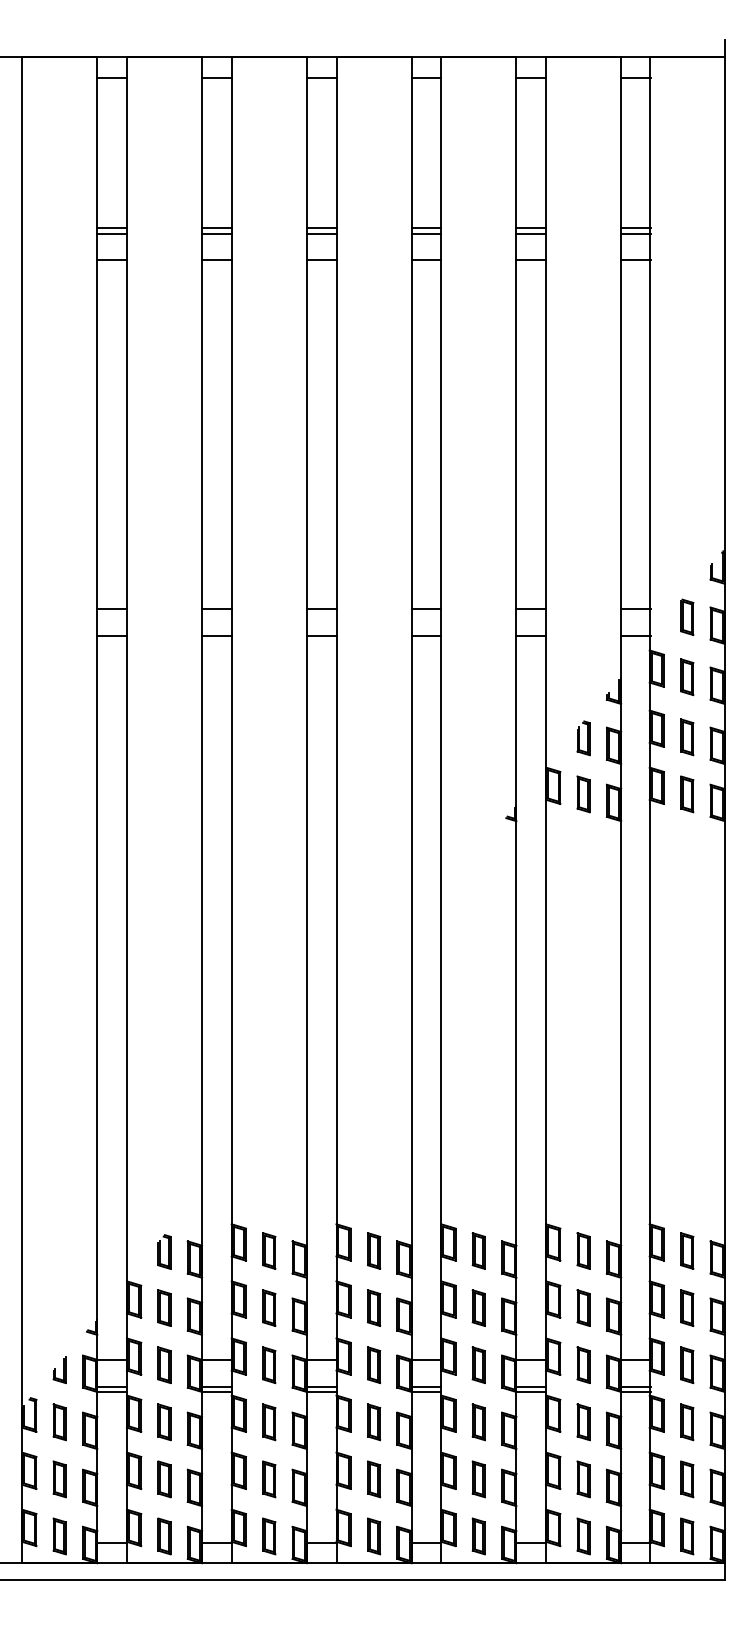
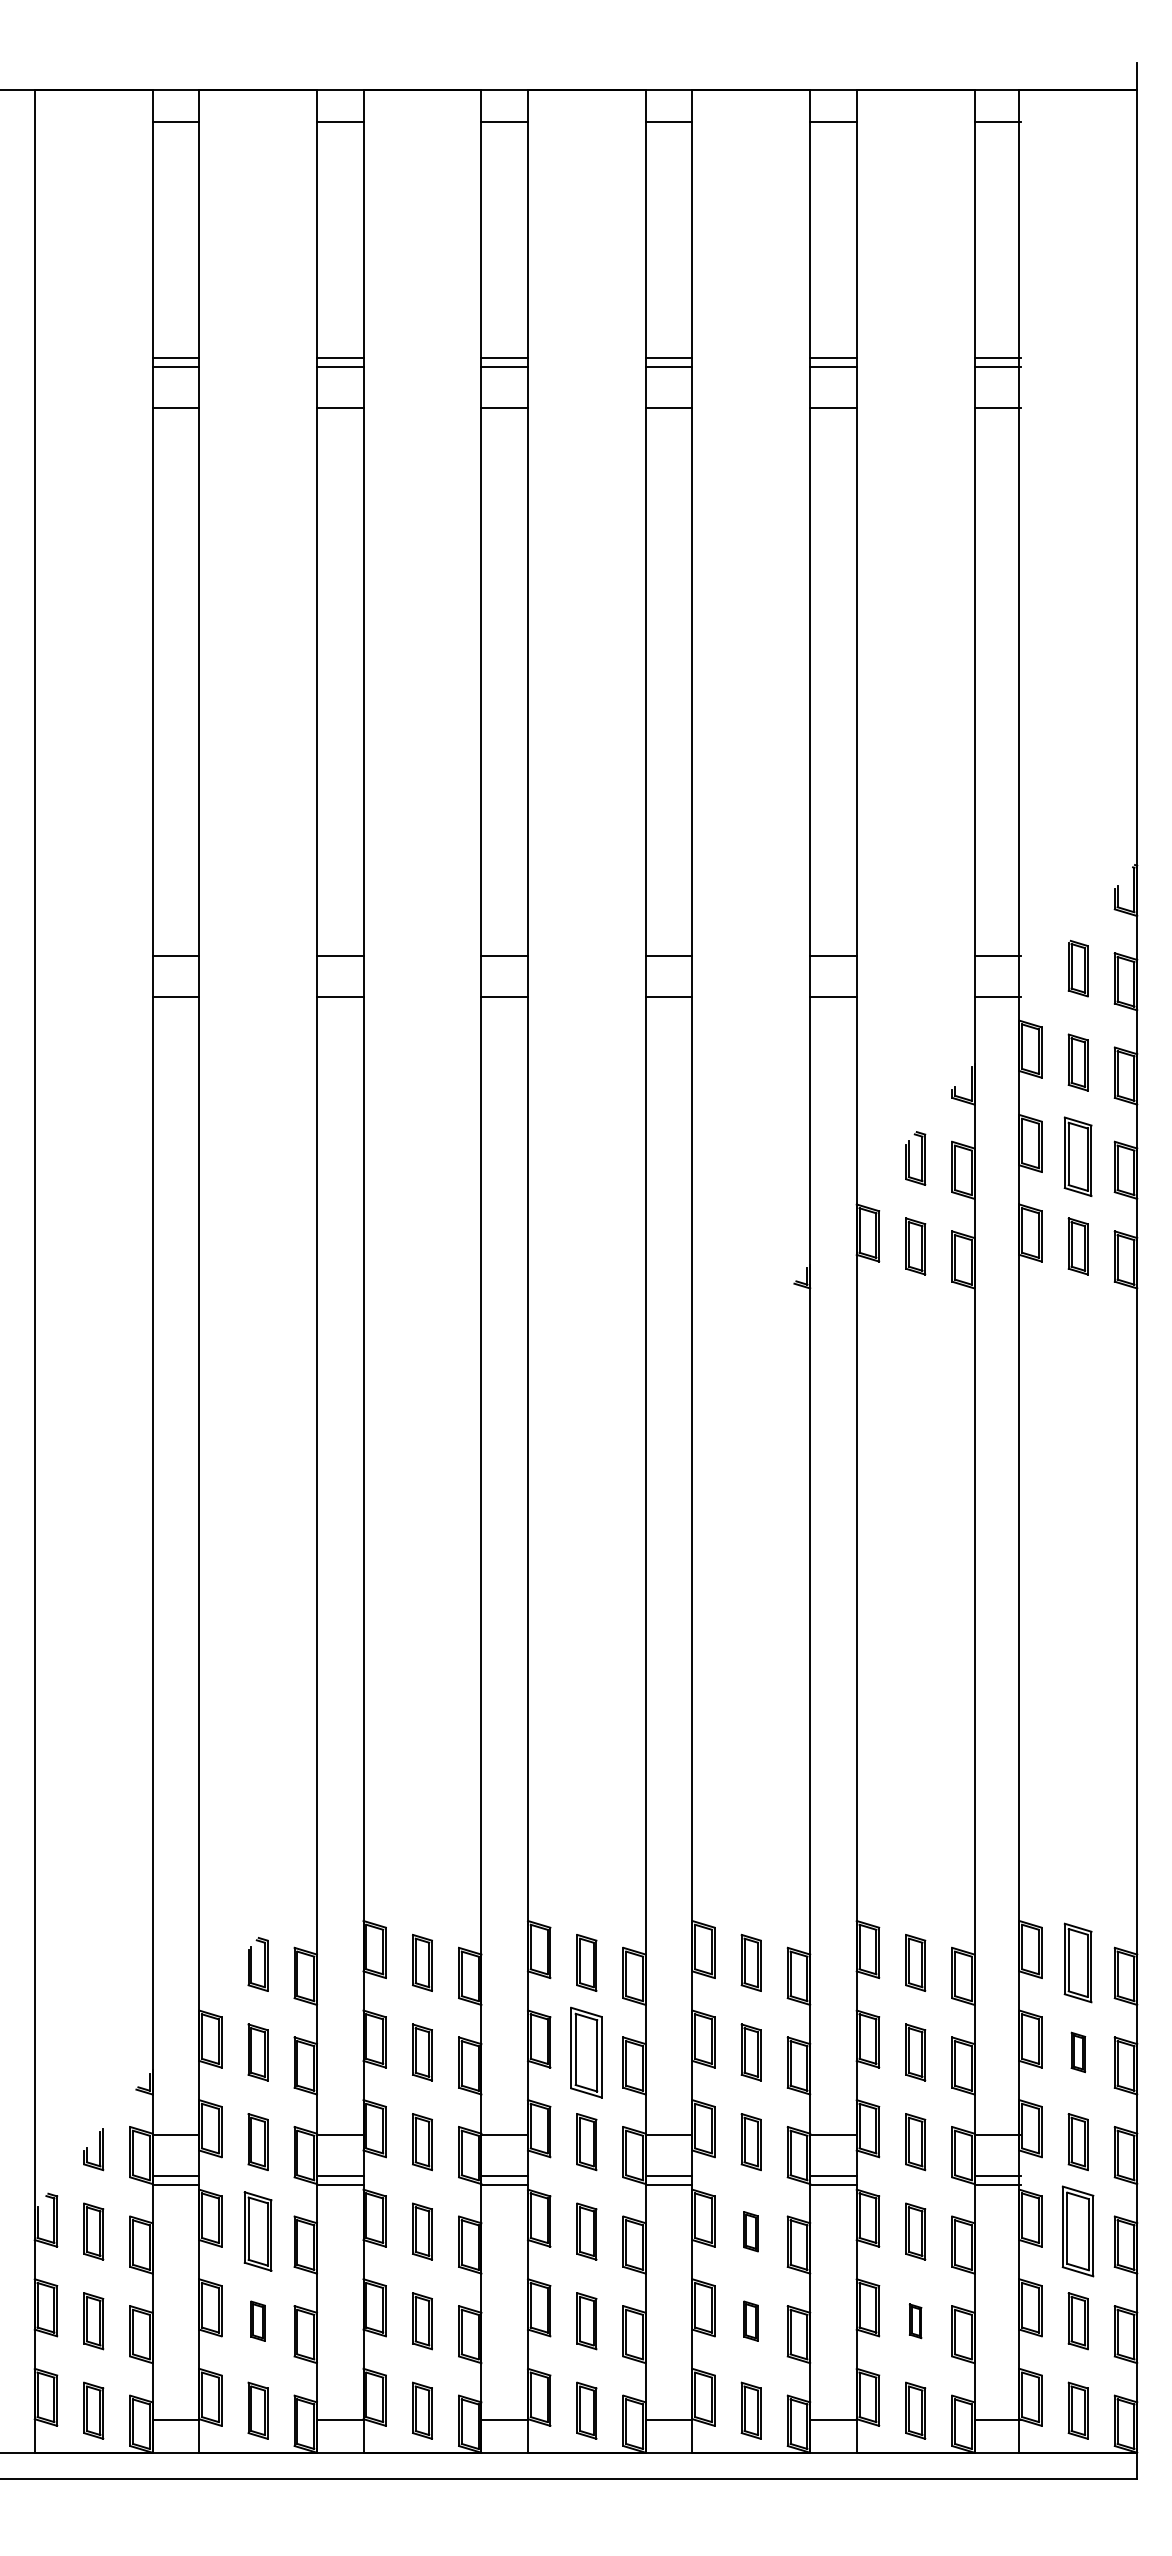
part: (687, 737) -> (1078, 1157), size x1.4
part: (687, 1250) -> (1078, 1962), size x1.4
part: (374, 1307) -> (587, 2051), size x1.6
part: (687, 1307) -> (1078, 2051), size x0.7
part: (164, 1422) -> (258, 2231), size x1.4
part: (478, 1422) -> (750, 2231), size x0.7
part: (687, 1422) -> (1078, 2231), size x1.6
part: (164, 1479) -> (258, 2321), size x0.7
part: (478, 1479) -> (750, 2321), size x0.7
part: (583, 1479) -> (915, 2321), size x0.6

